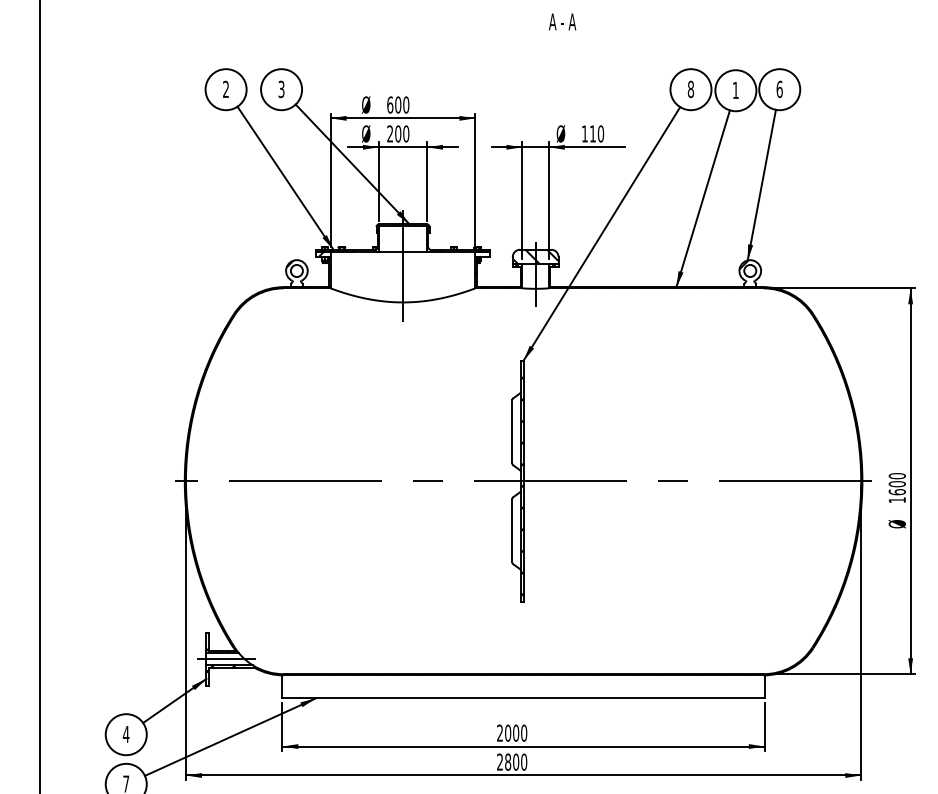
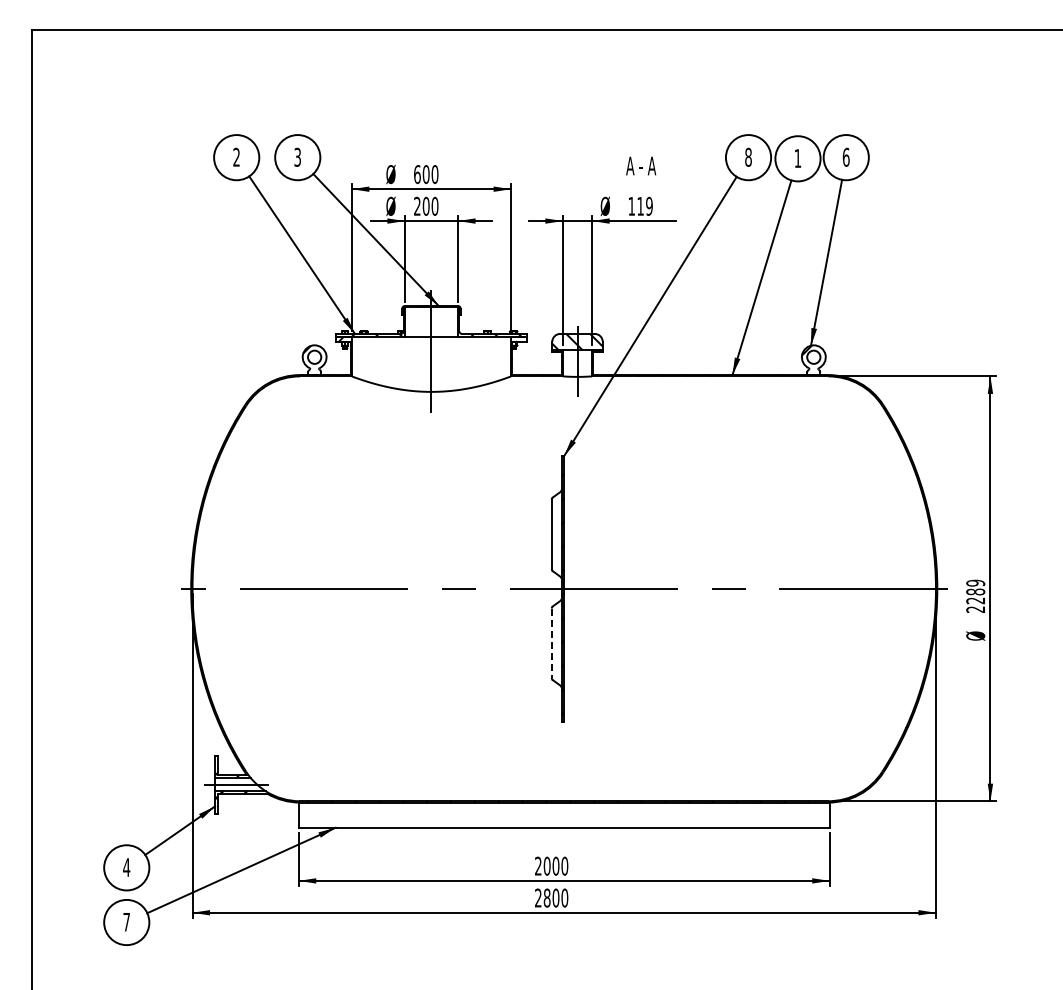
text: (562, 21) -> (641, 165), moved
text: (601, 134) -> (649, 206), 110 -> 119
text: (897, 487) -> (975, 595), 1600 -> 2289
line: (512, 530) -> (551, 643), solid -> dashed

